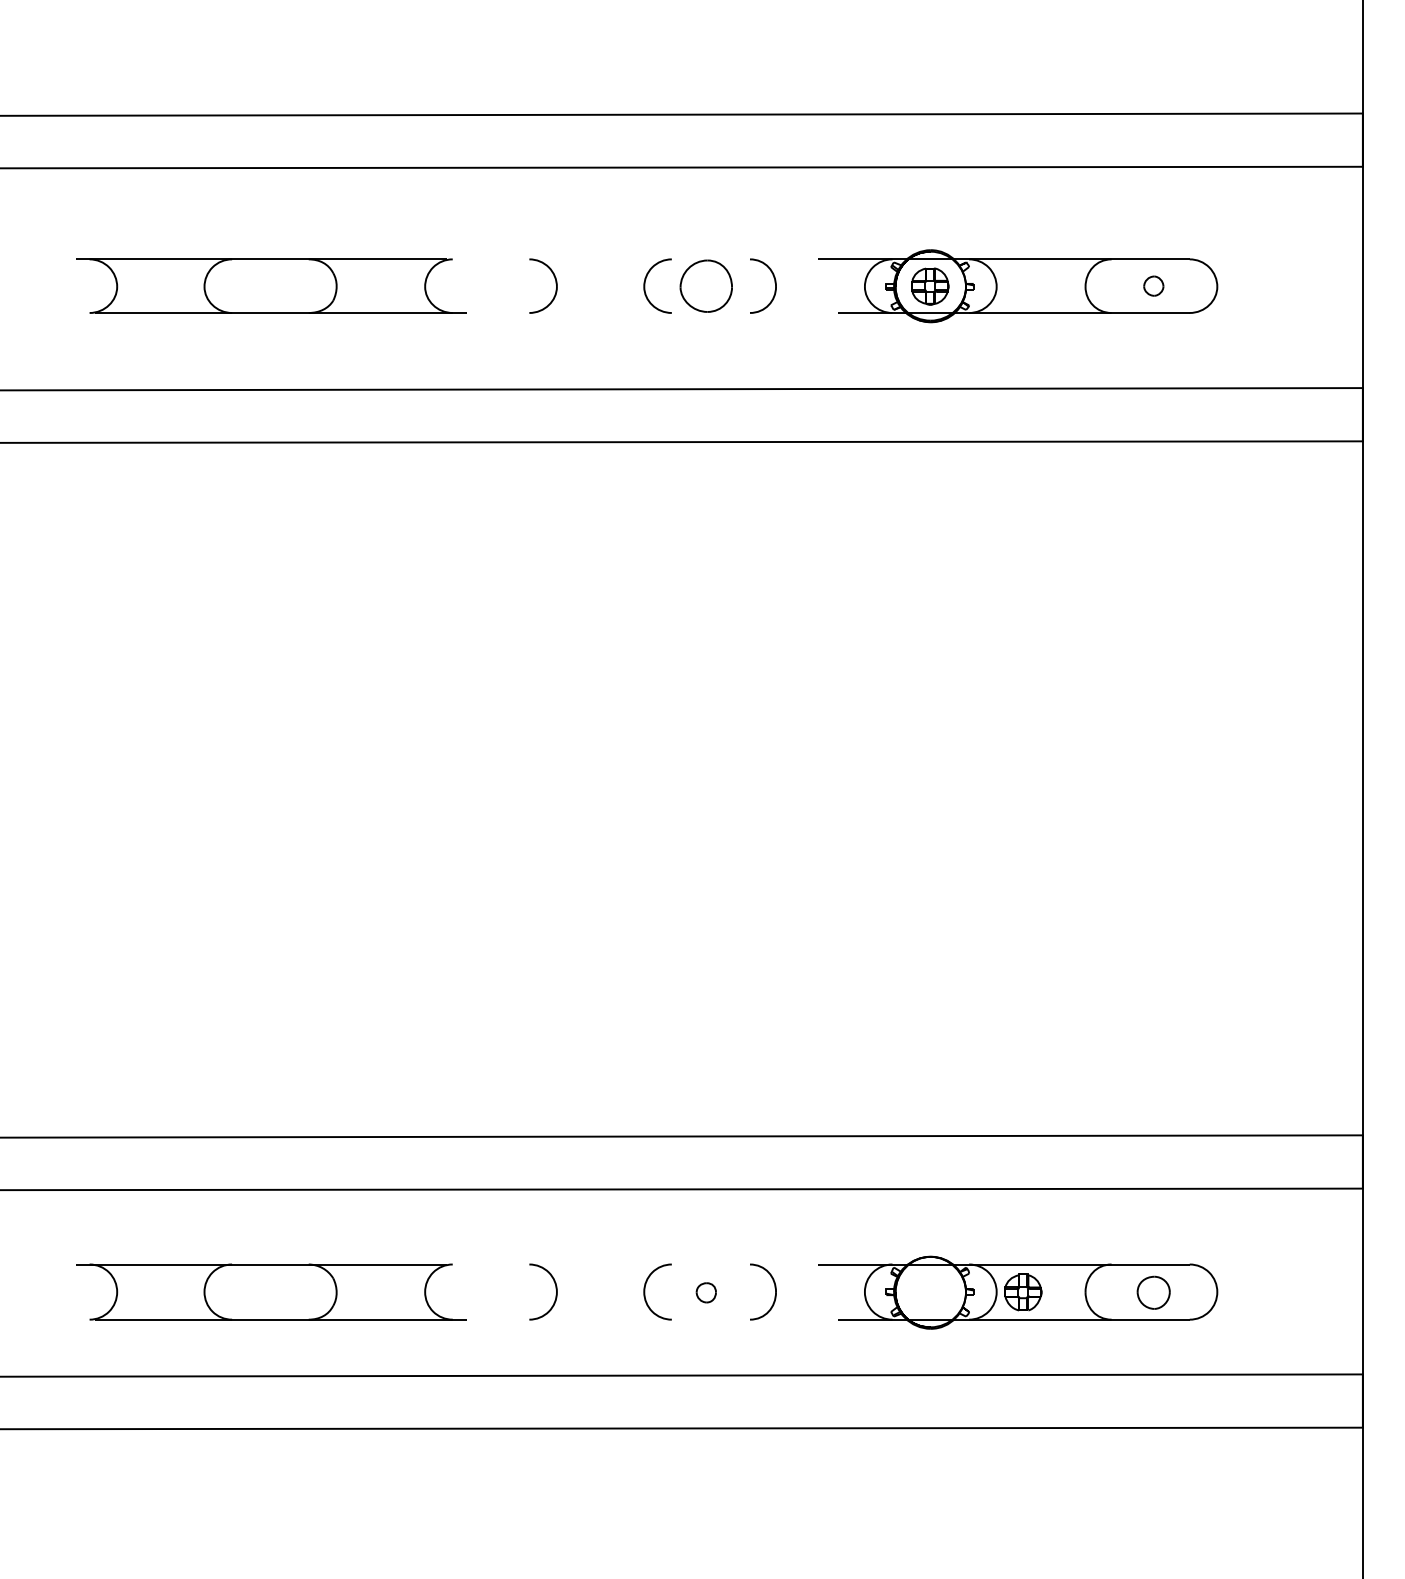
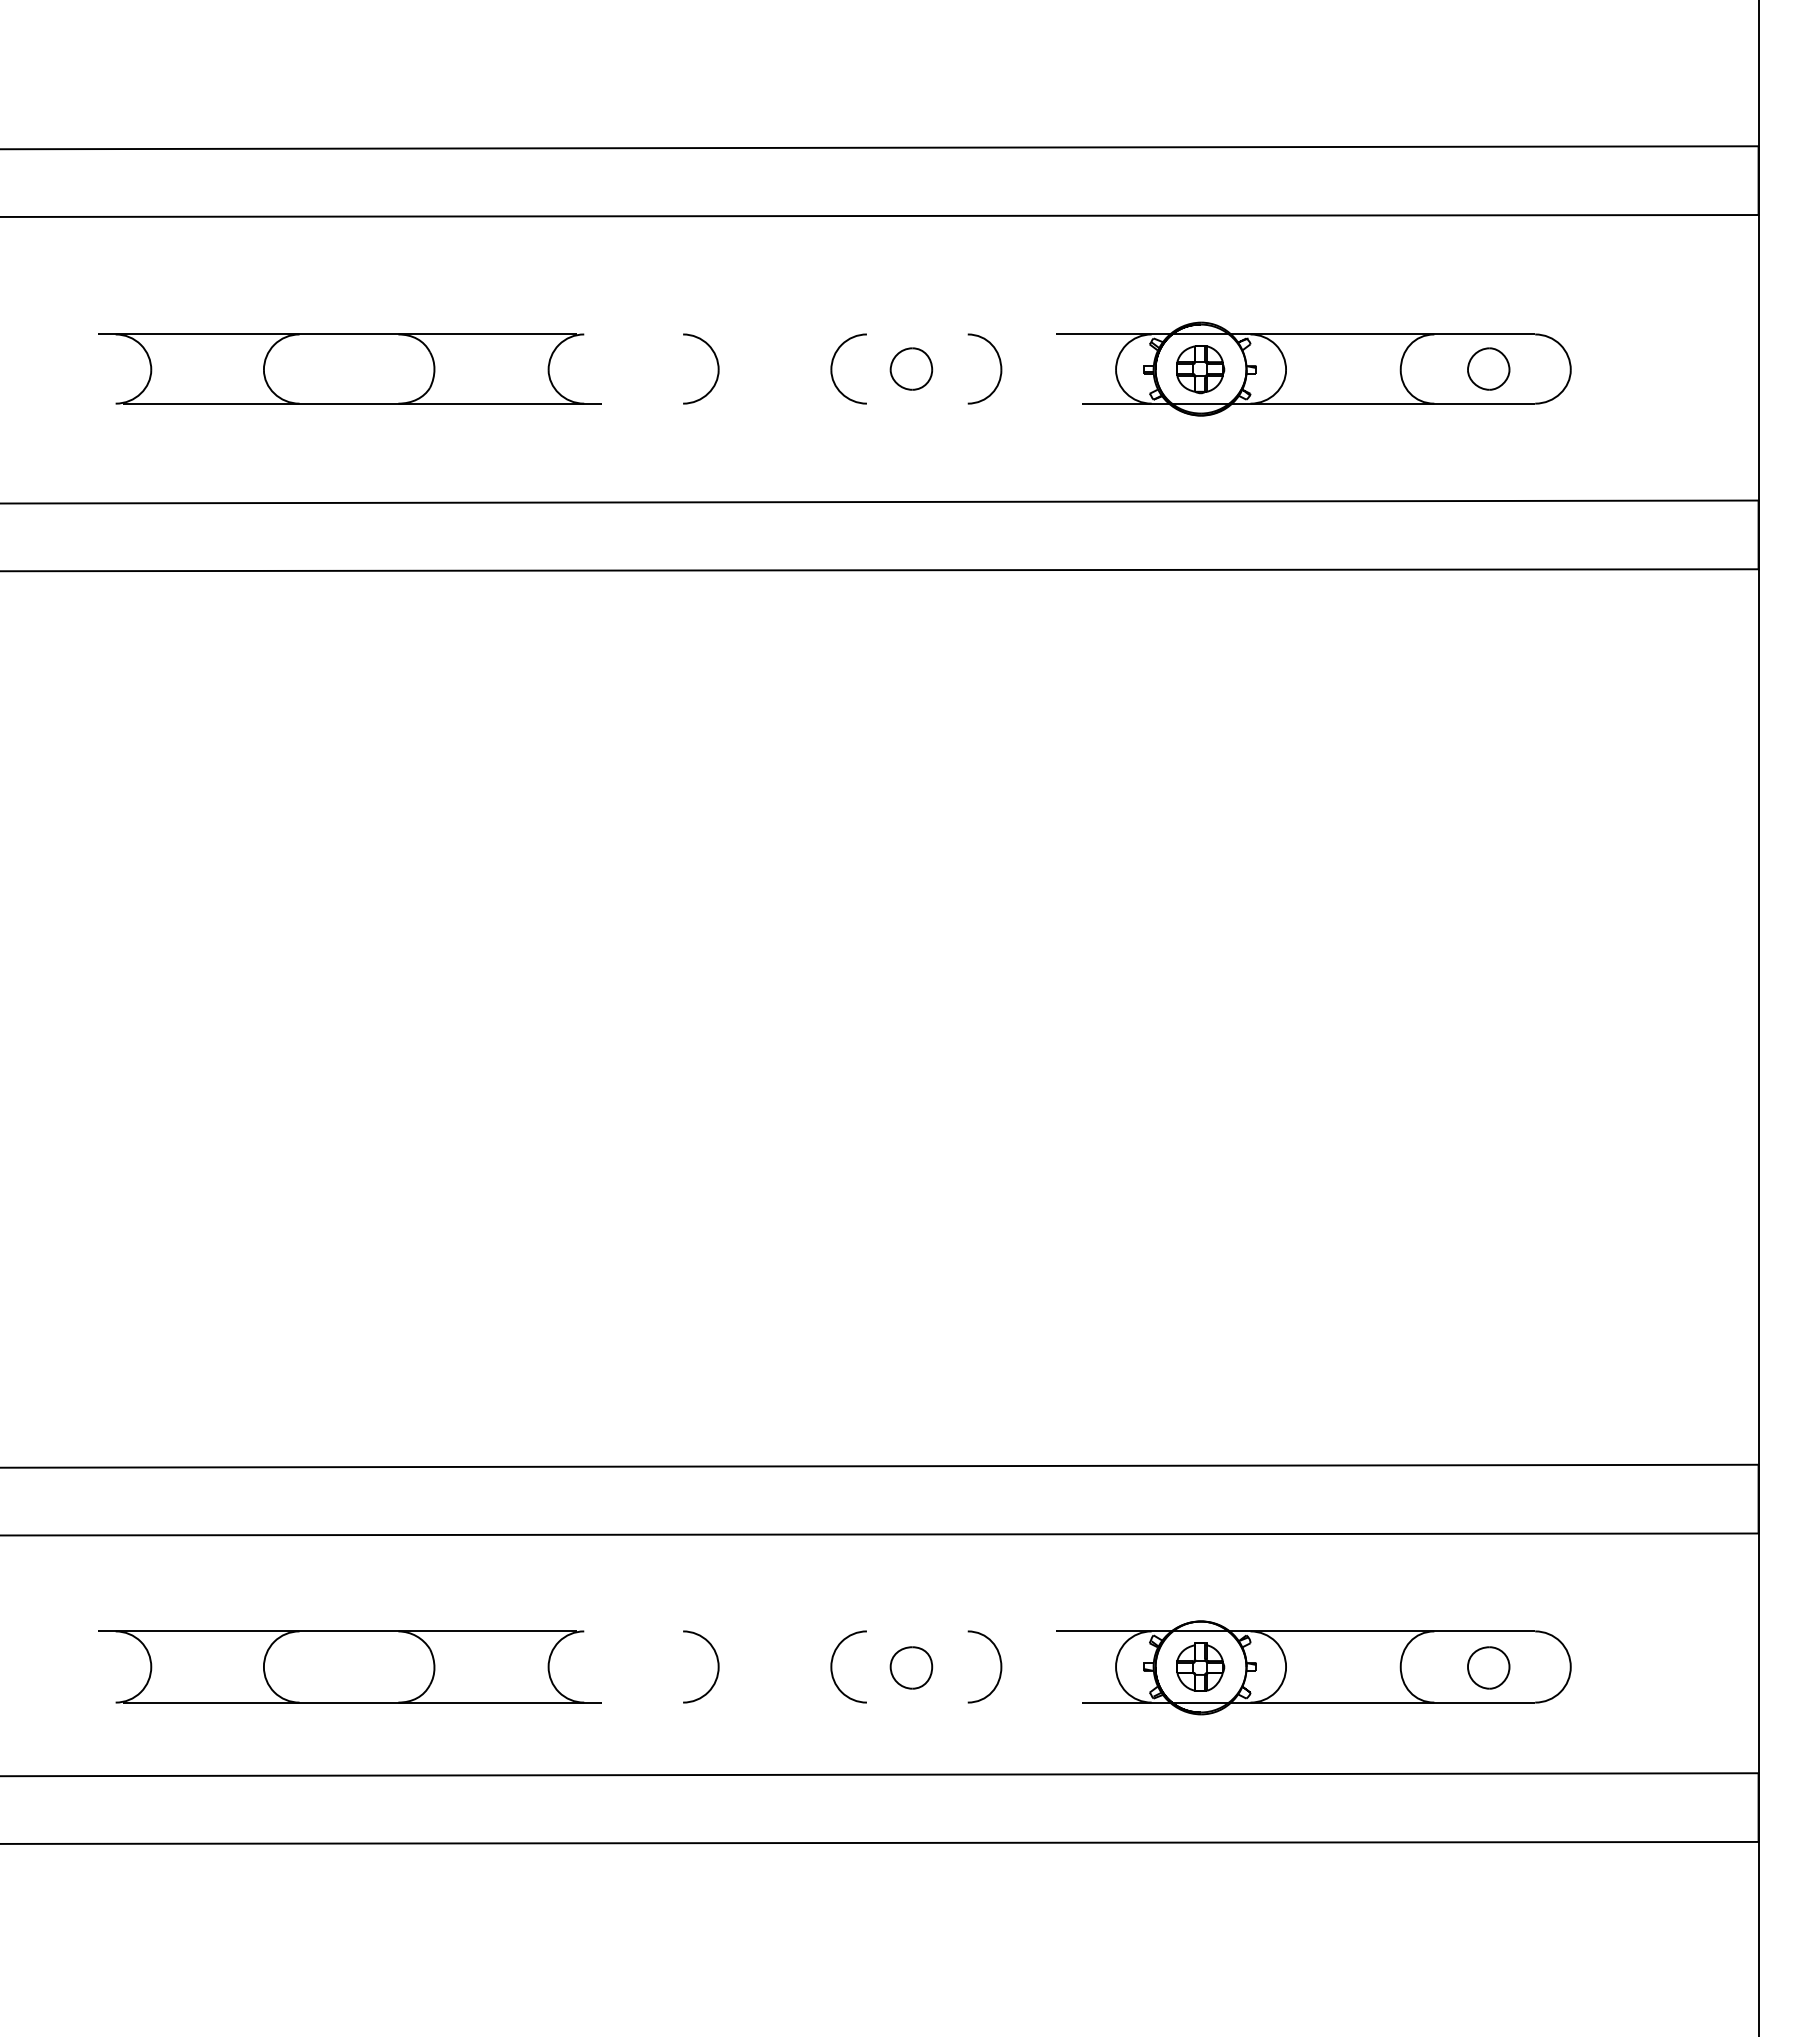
part: (706, 285) -> (911, 368), size x0.62
part: (1153, 285) -> (1488, 368), size x1.67
part: (1023, 1291) -> (1200, 1666), moved
part: (706, 1292) -> (911, 1667), size x1.67

